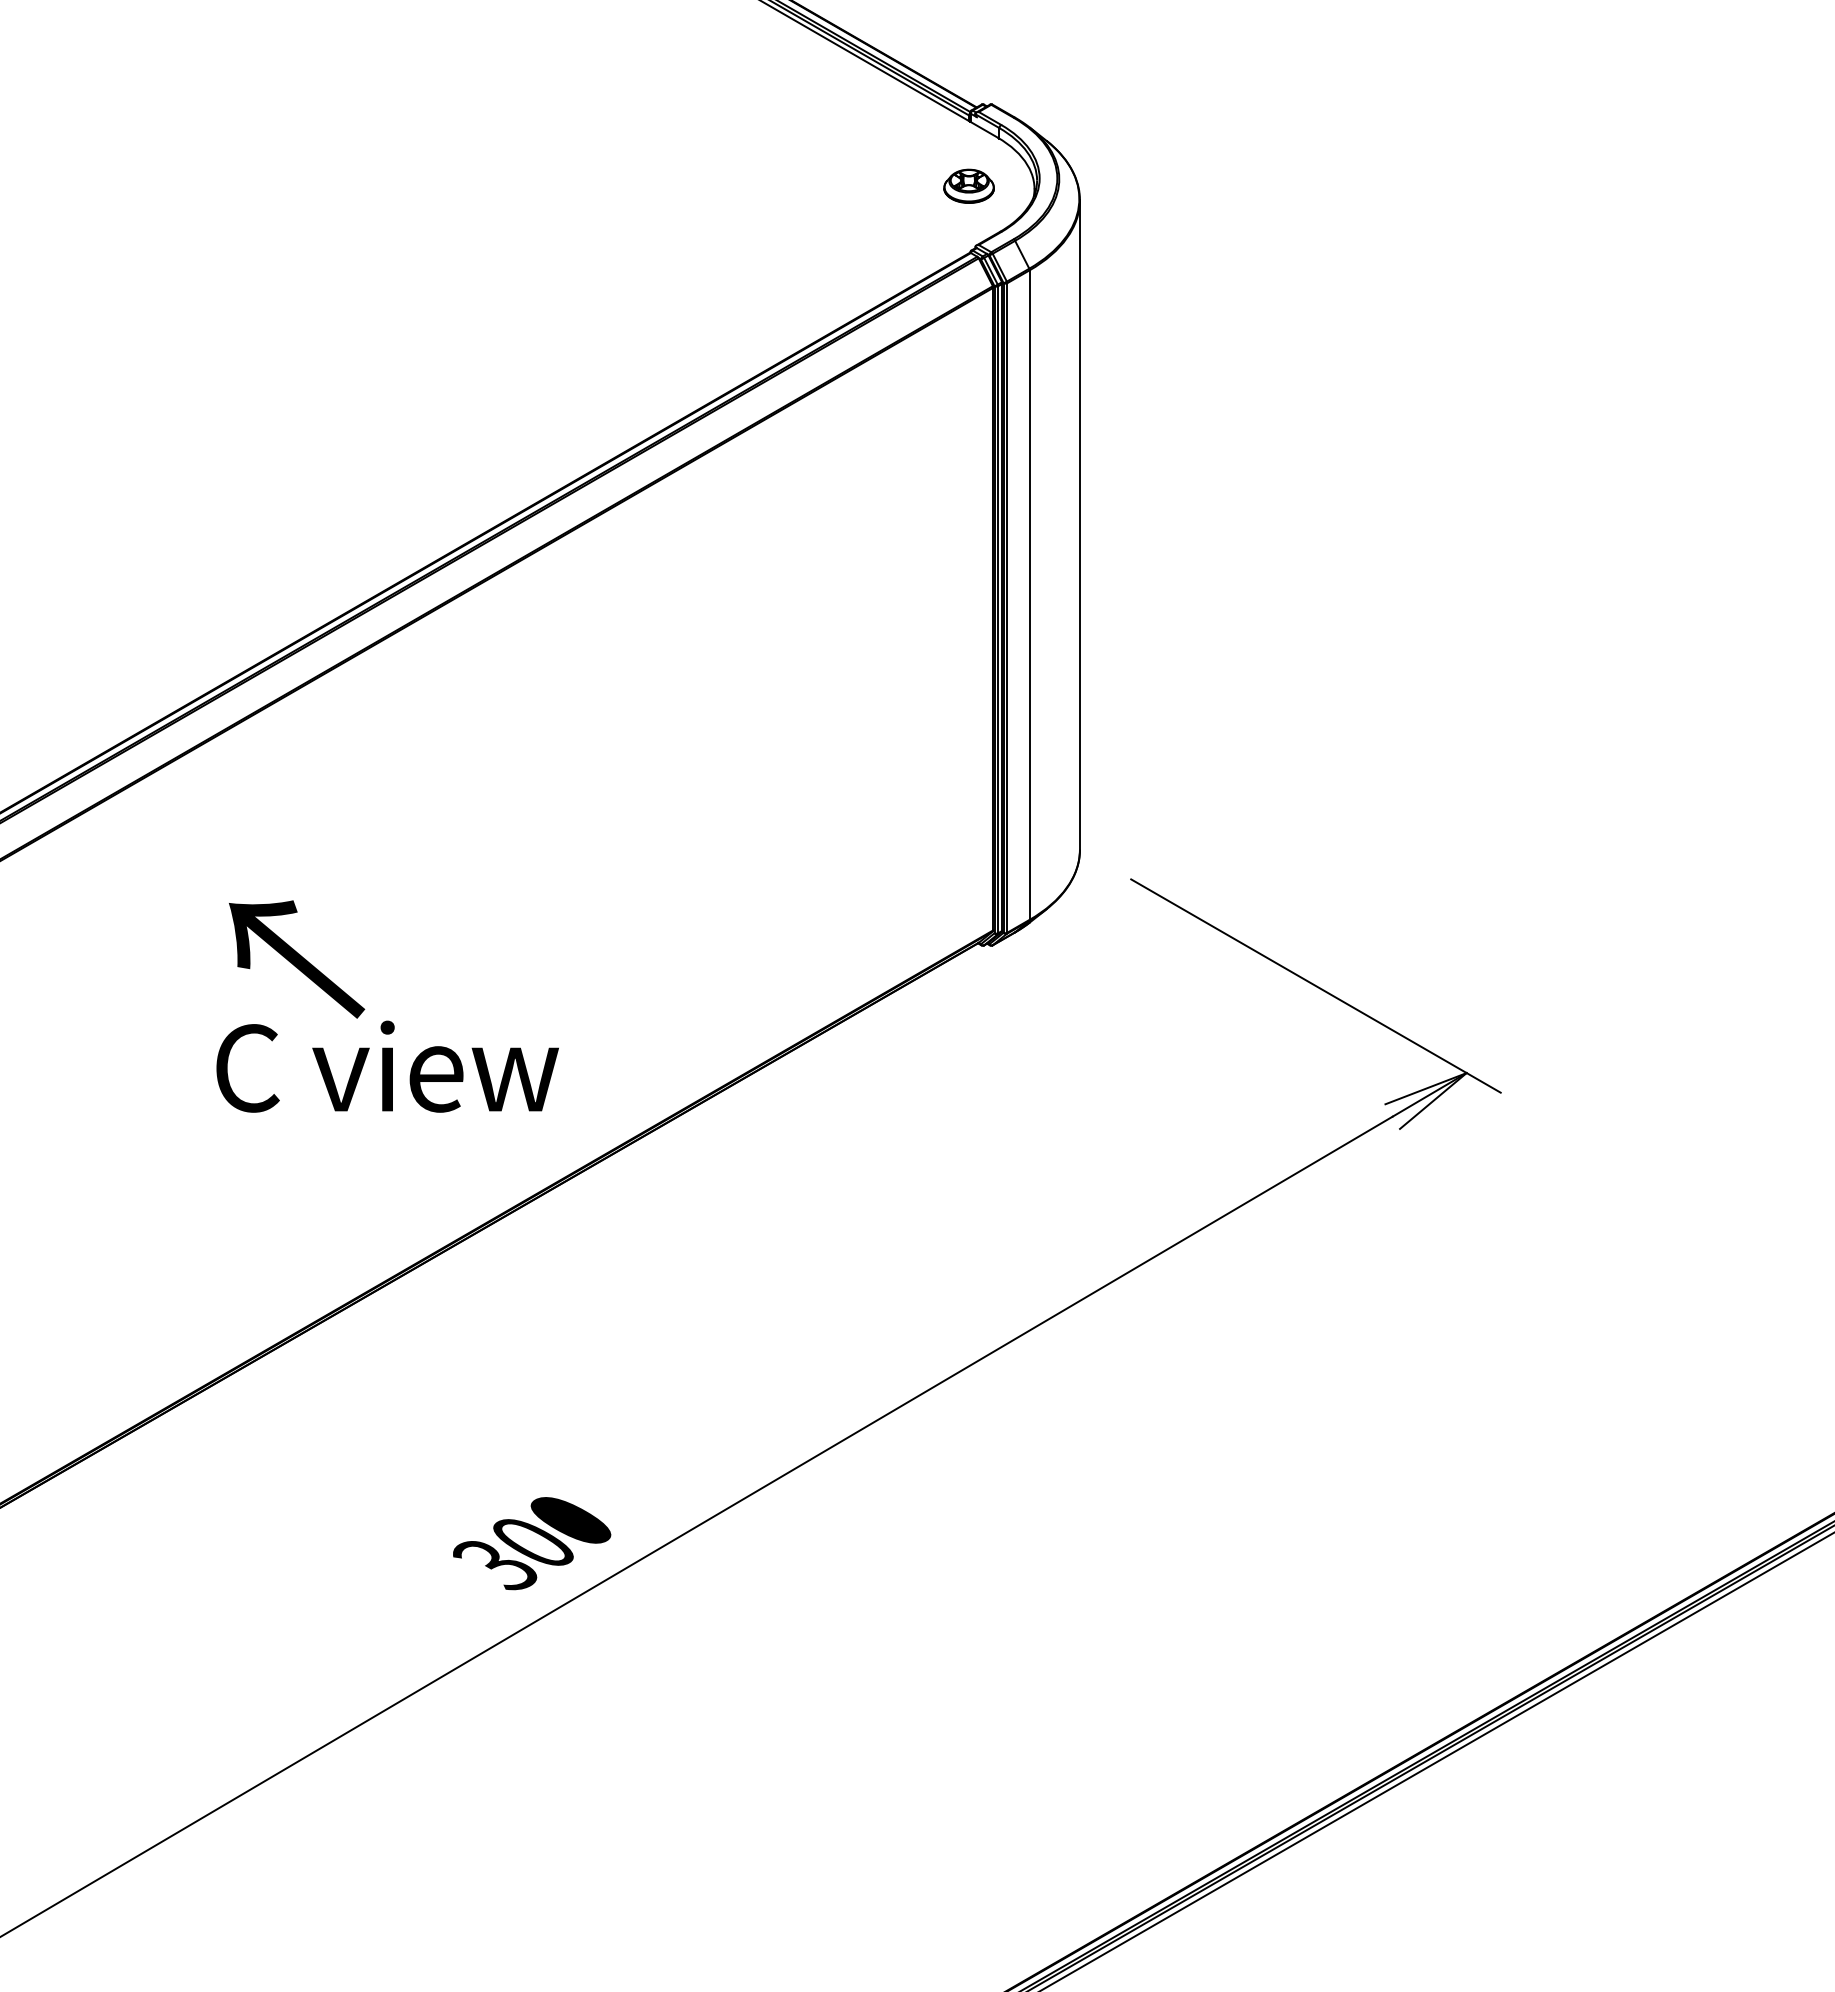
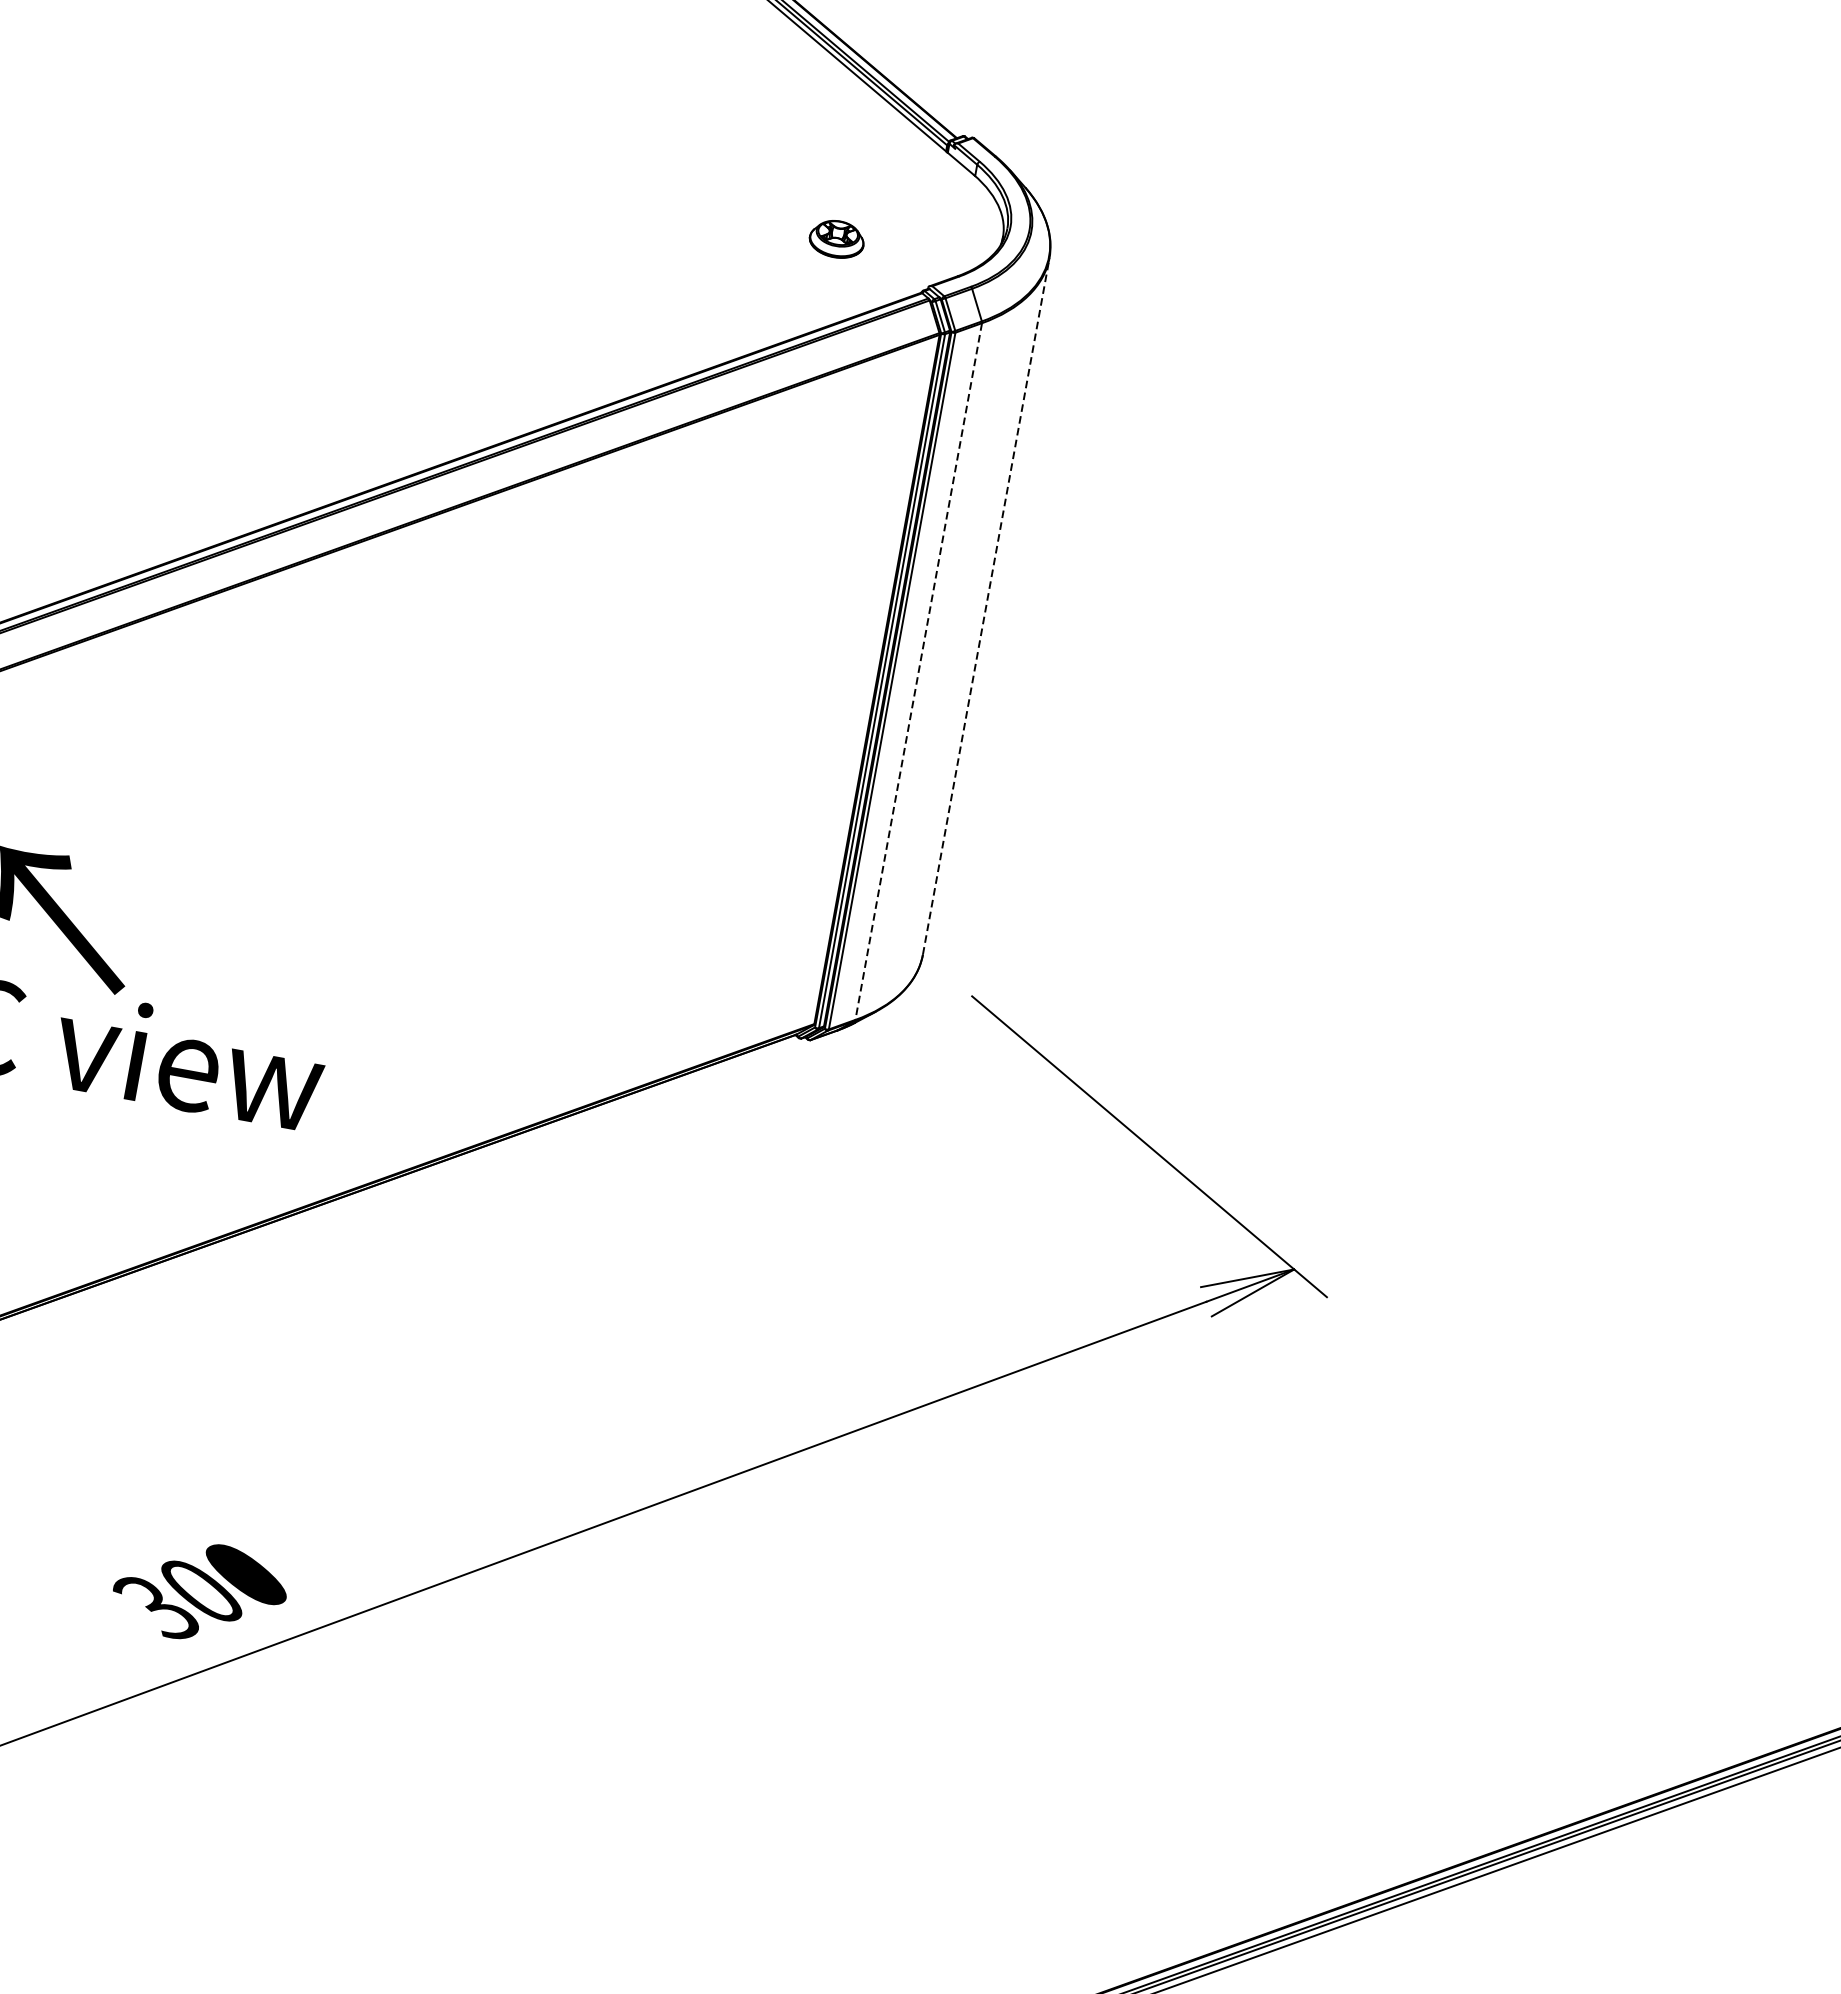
part: (968, 185) -> (836, 238), moved
line: (1079, 525) -> (985, 606), solid -> dashed
line: (1029, 595) -> (918, 672), solid -> dashed

